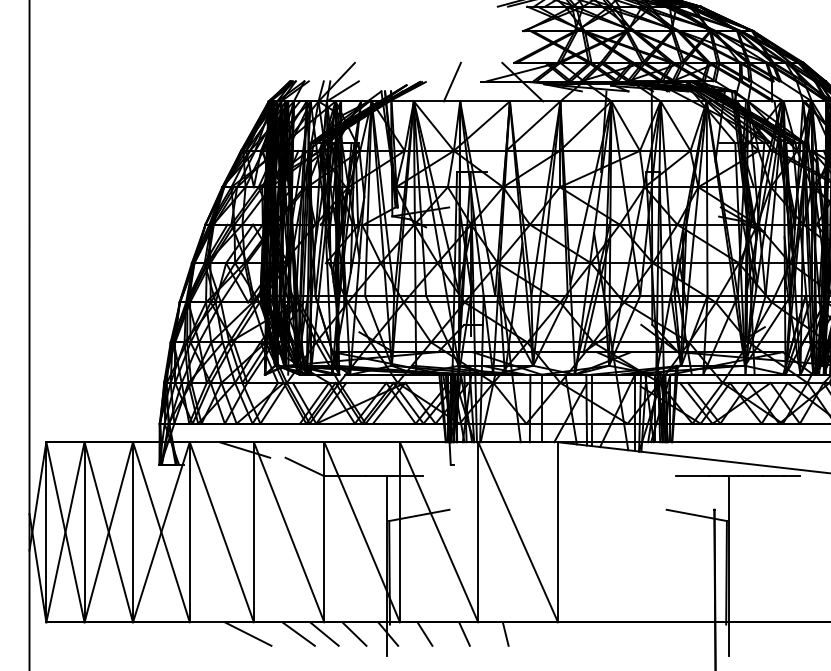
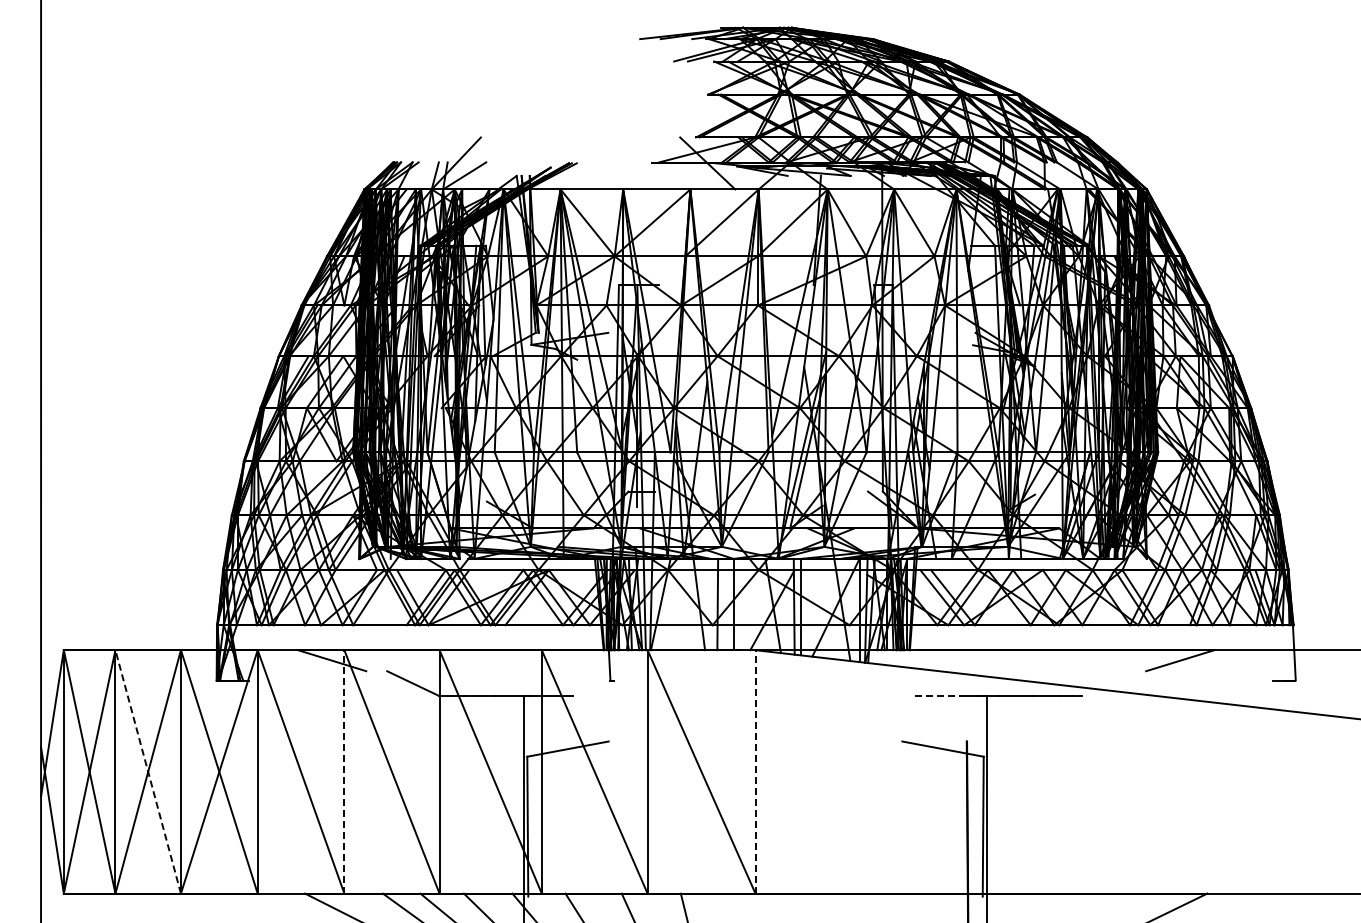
line: (452, 82) -> (612, 163), removed
line: (693, 475) -> (938, 695), solid -> dashed
line: (109, 531) -> (148, 771), solid -> dashed
line: (254, 531) -> (344, 771), solid -> dashed
line: (558, 531) -> (755, 771), solid -> dashed

